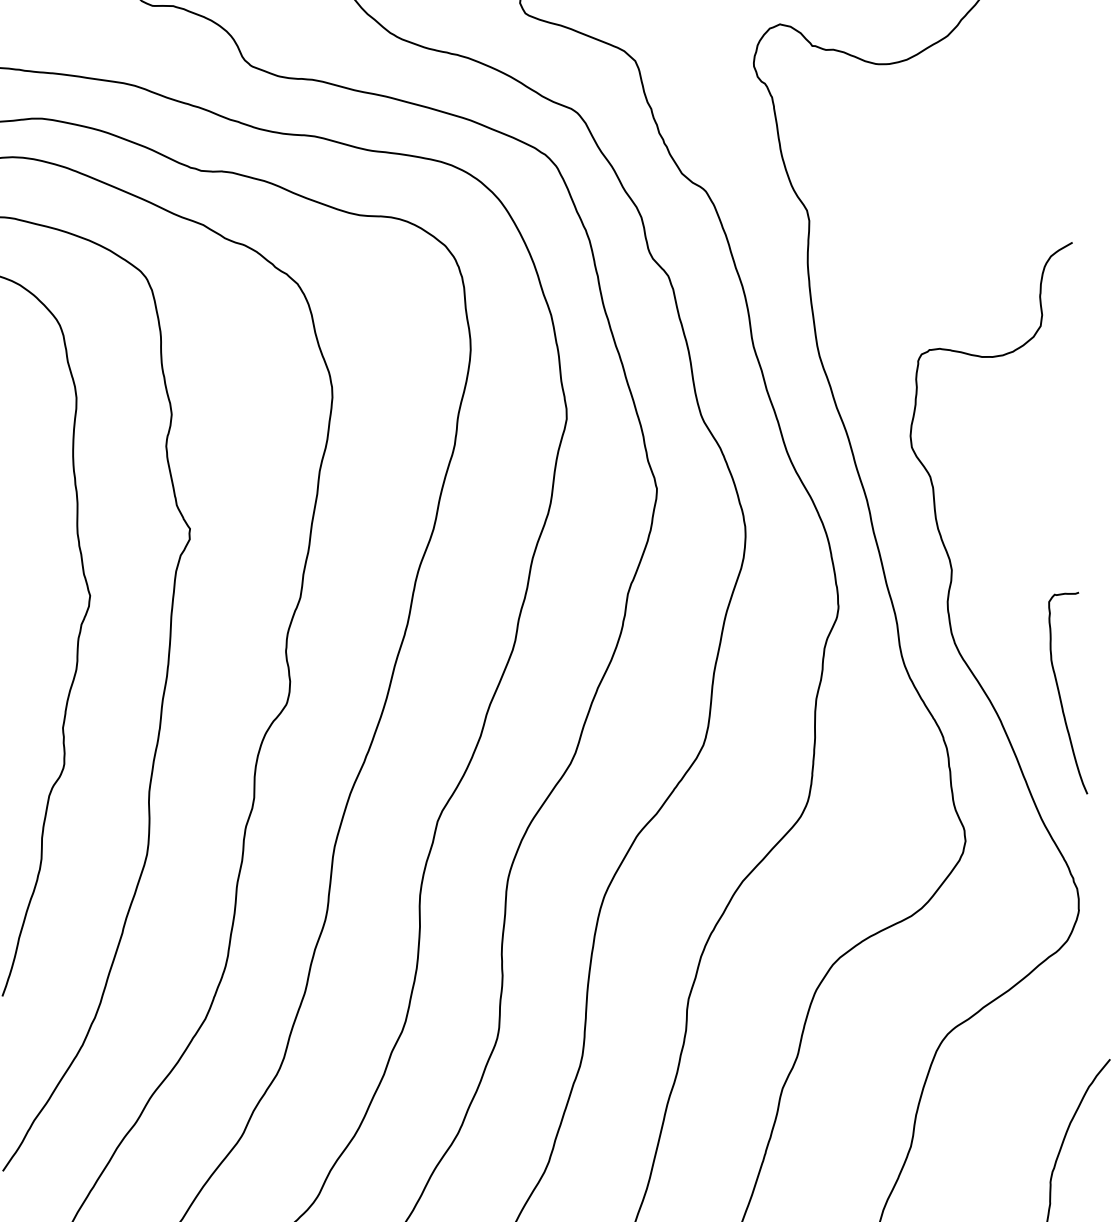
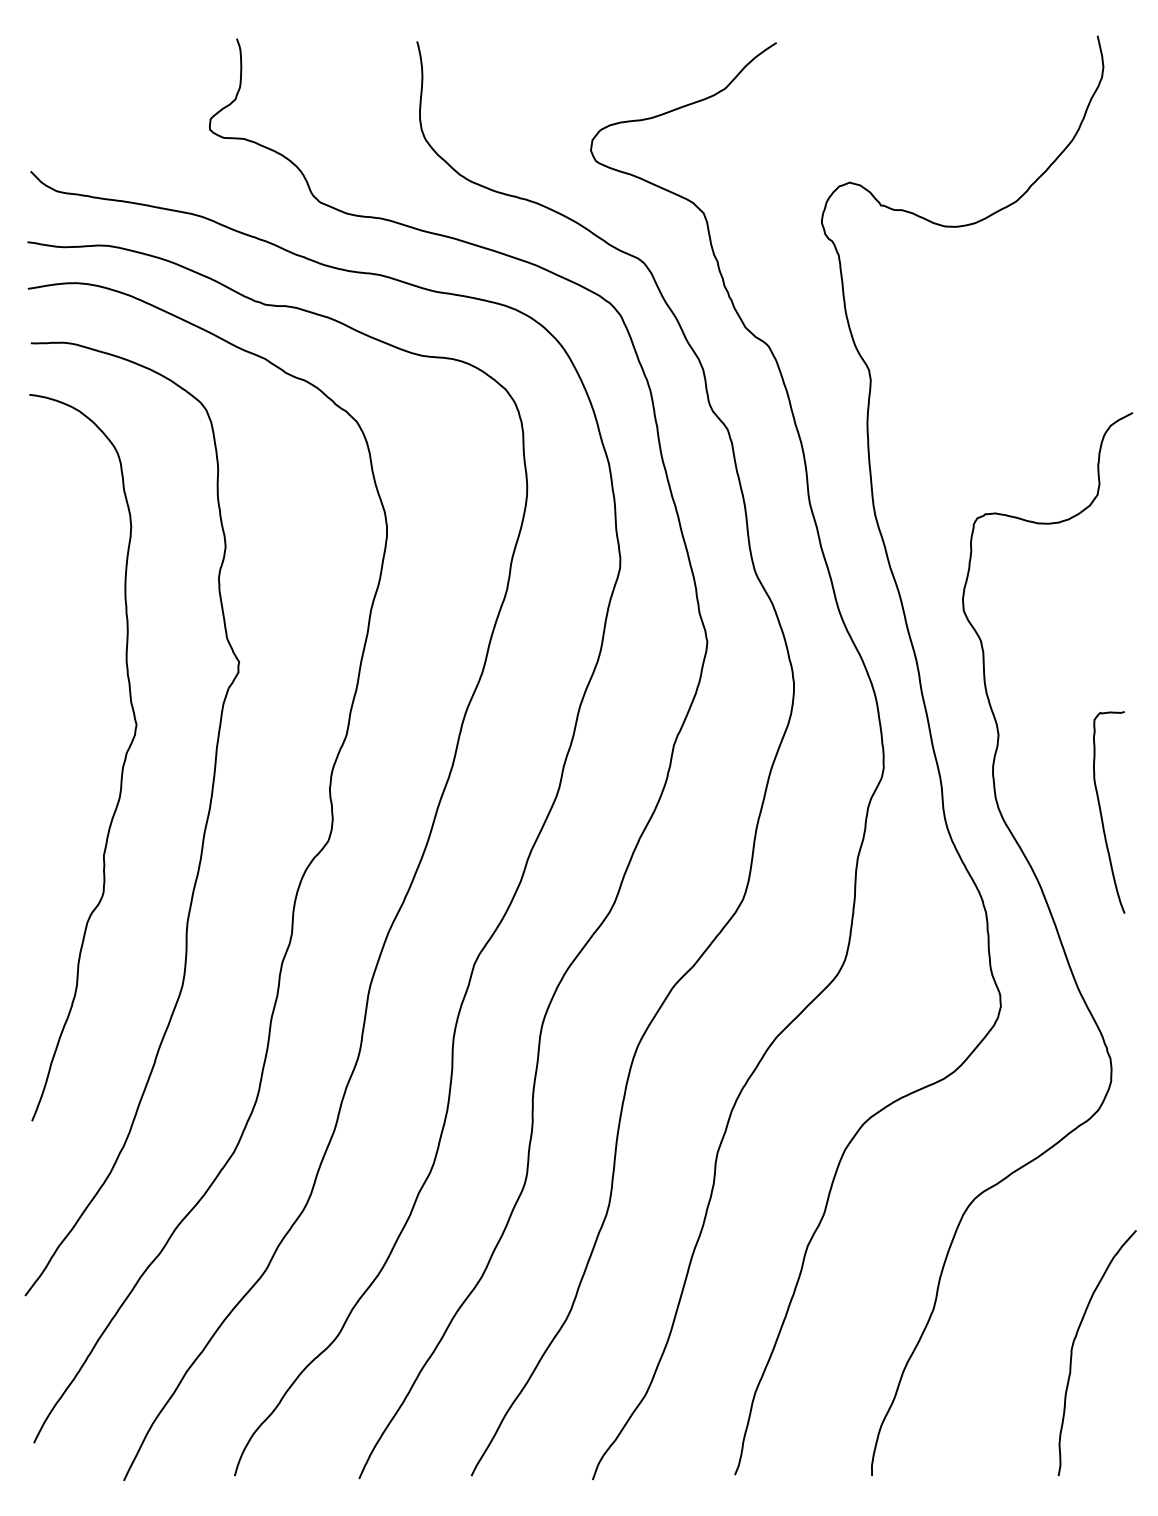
curve: (1061, 697) -> (1102, 815), moved

